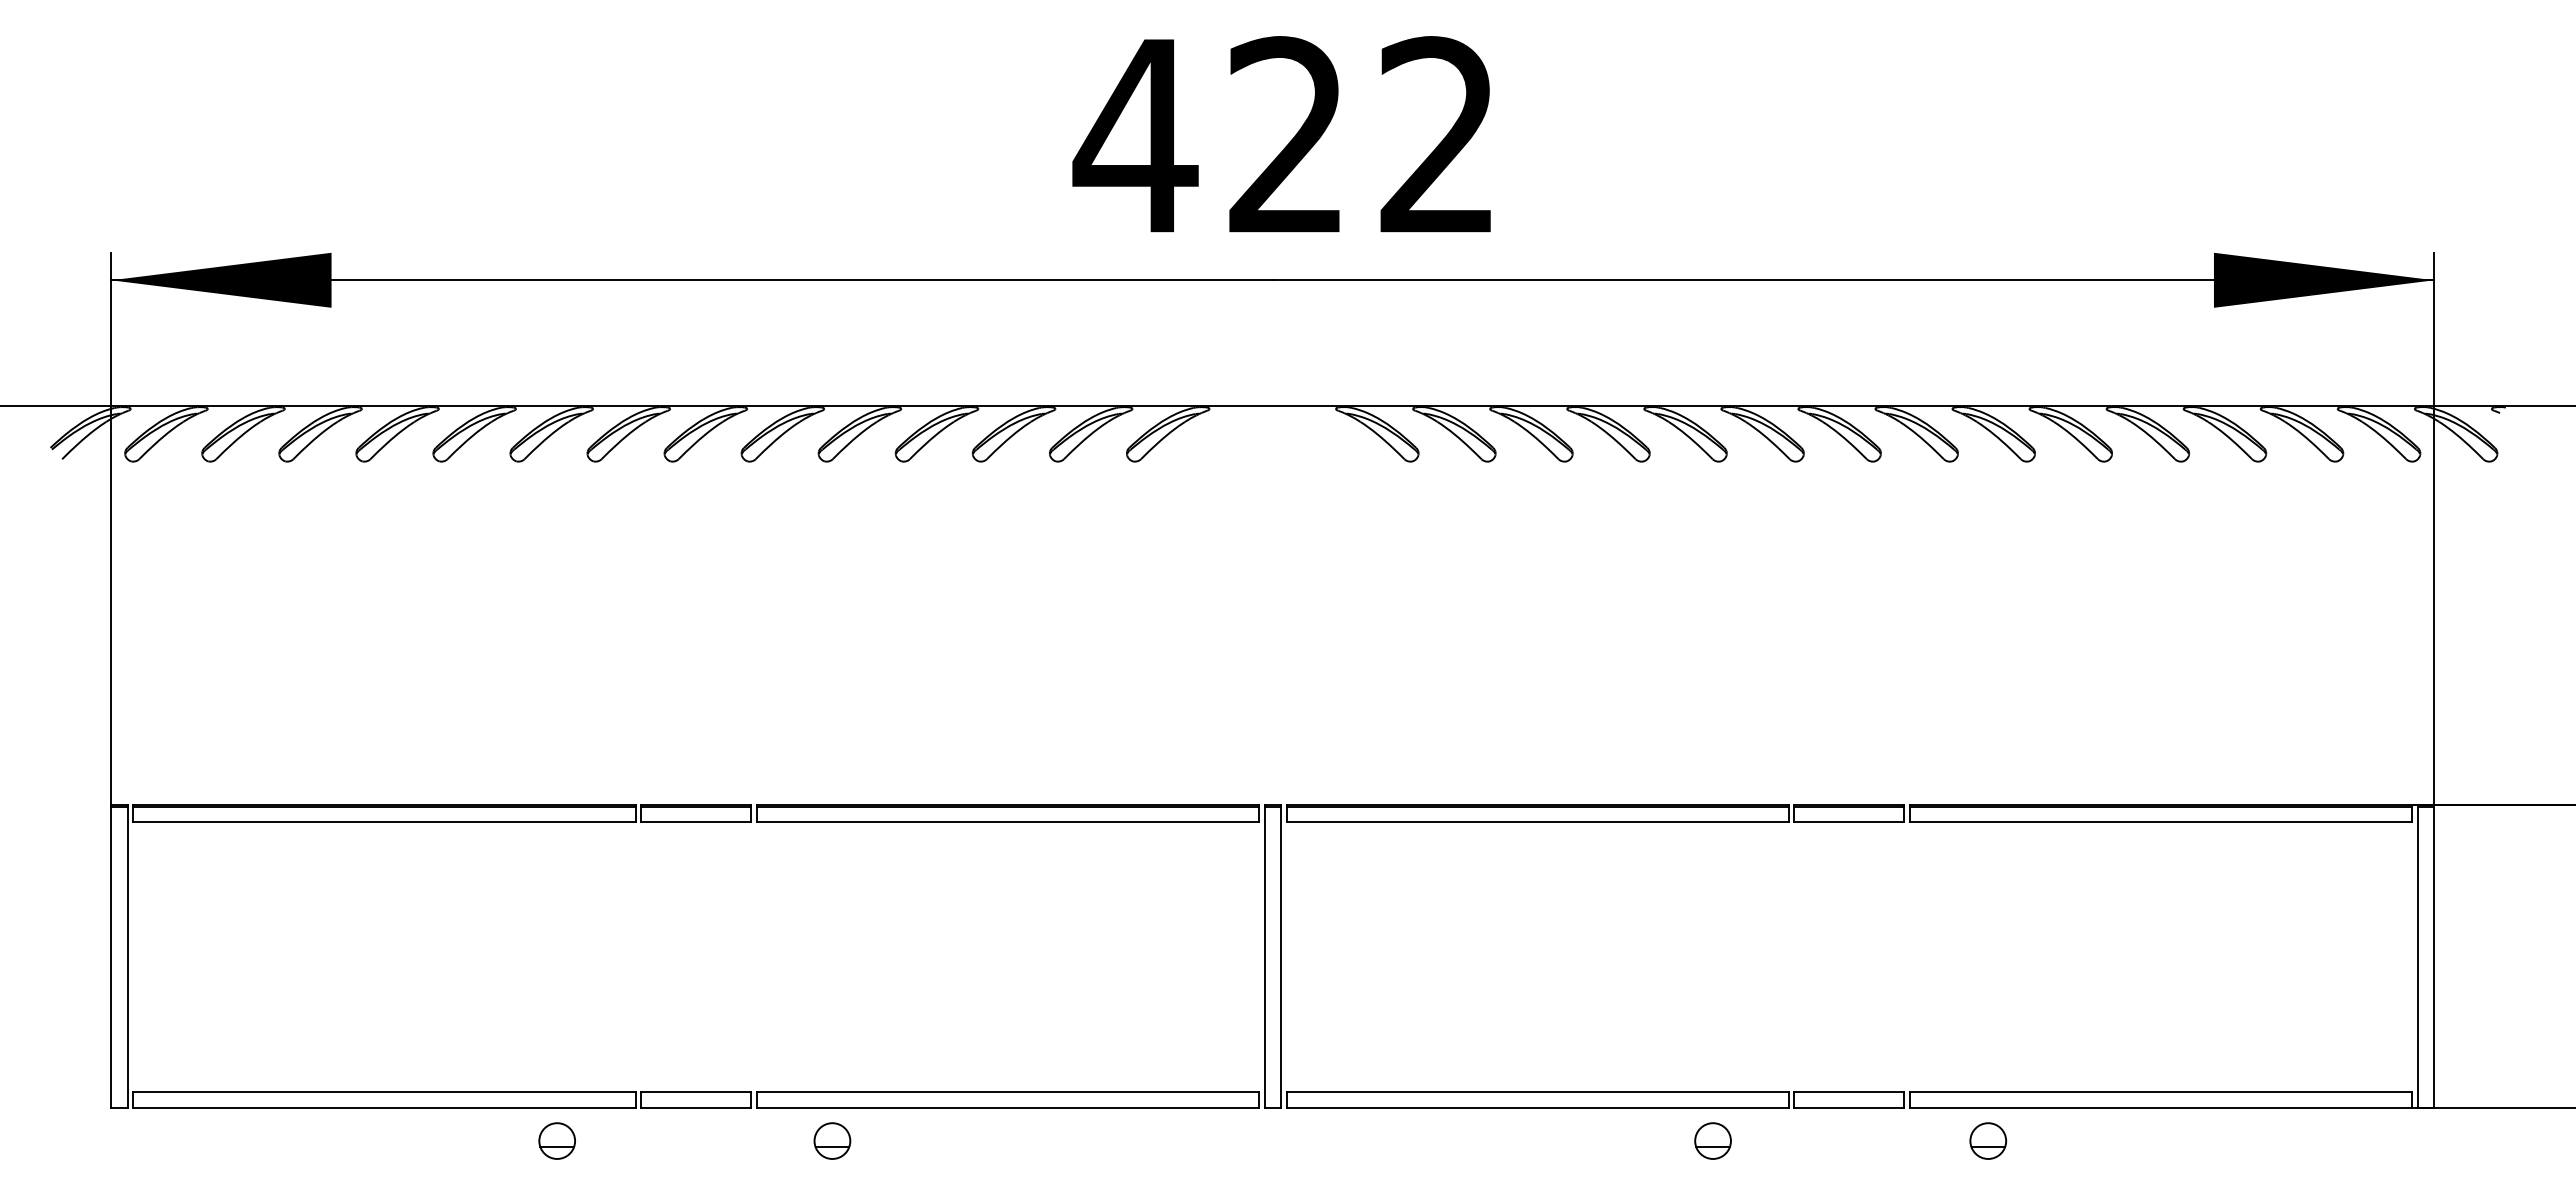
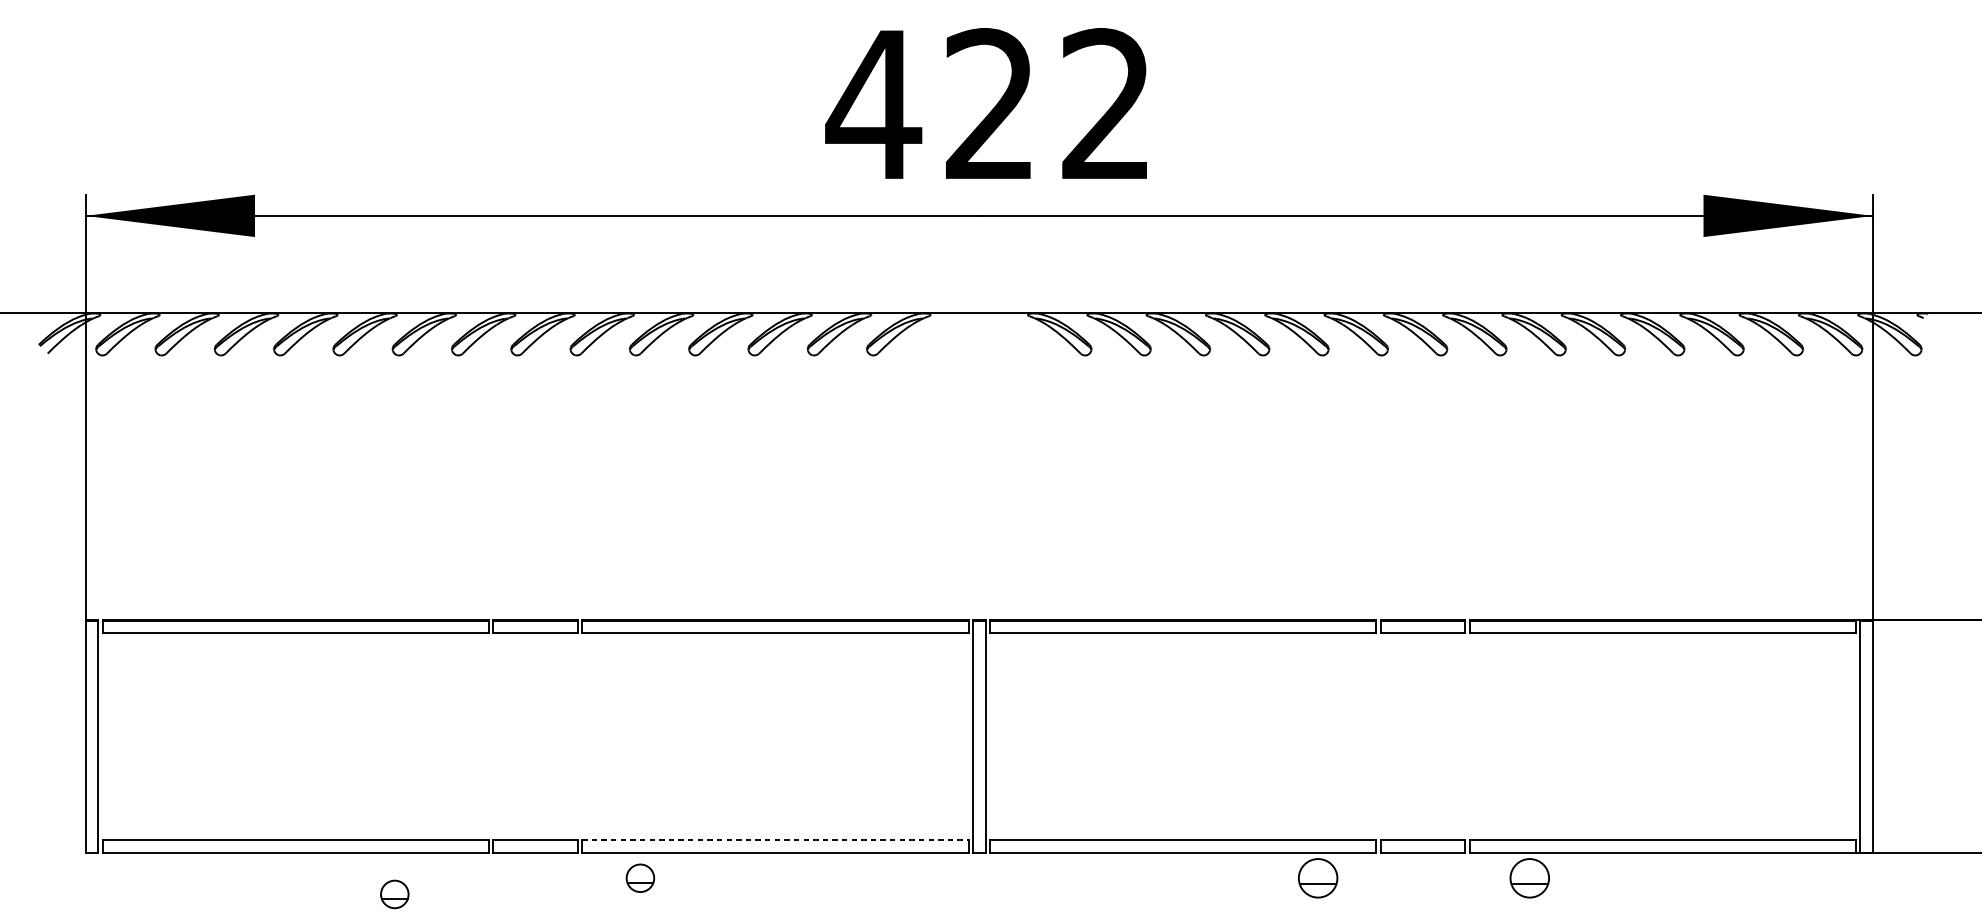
line: (1008, 1091) -> (775, 840), solid -> dashed
part: (556, 1140) -> (394, 893), moved
part: (1712, 1140) -> (1317, 877), size x1.4
part: (1988, 1140) -> (1530, 877), size x1.4

